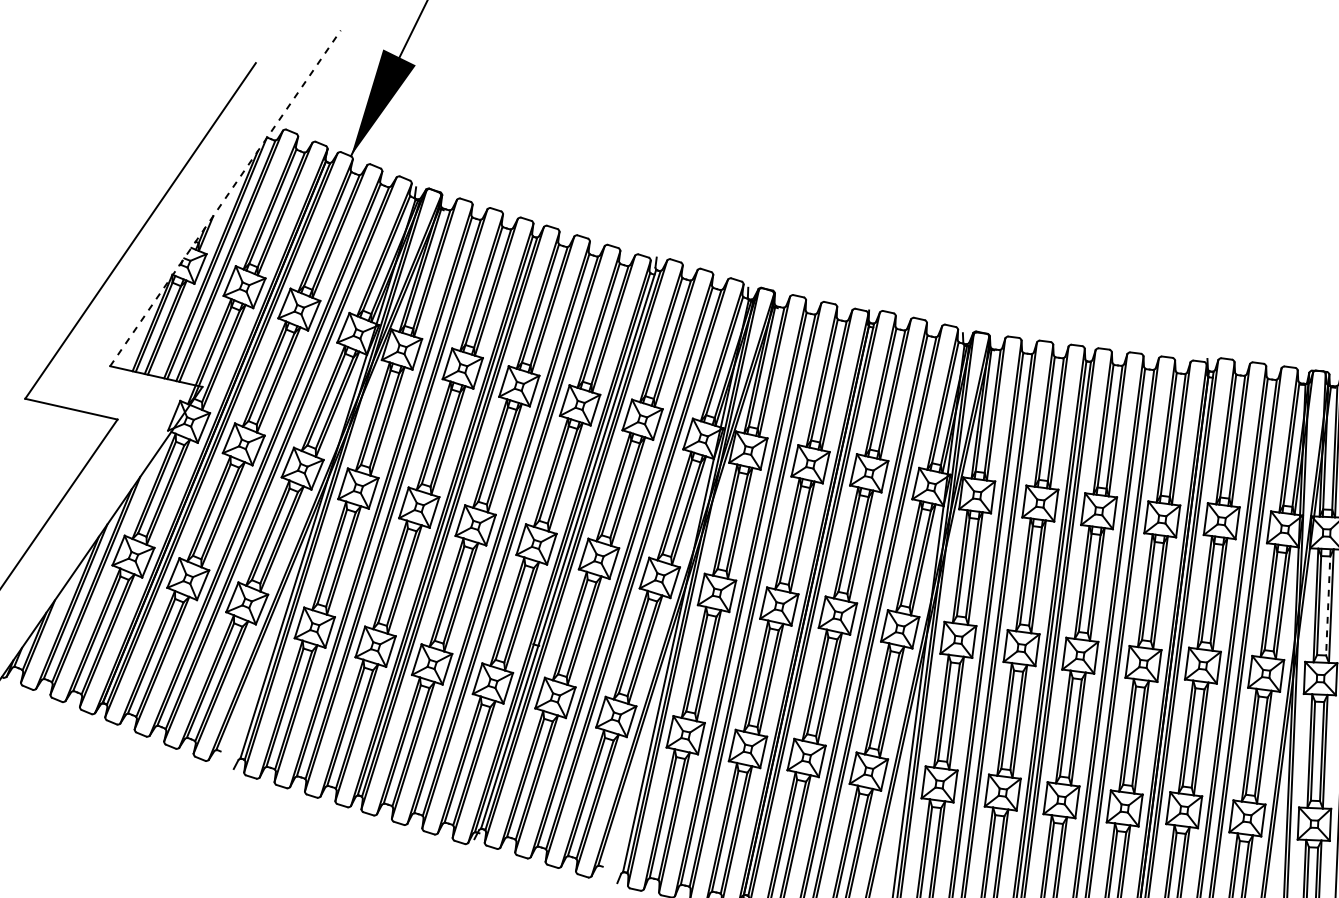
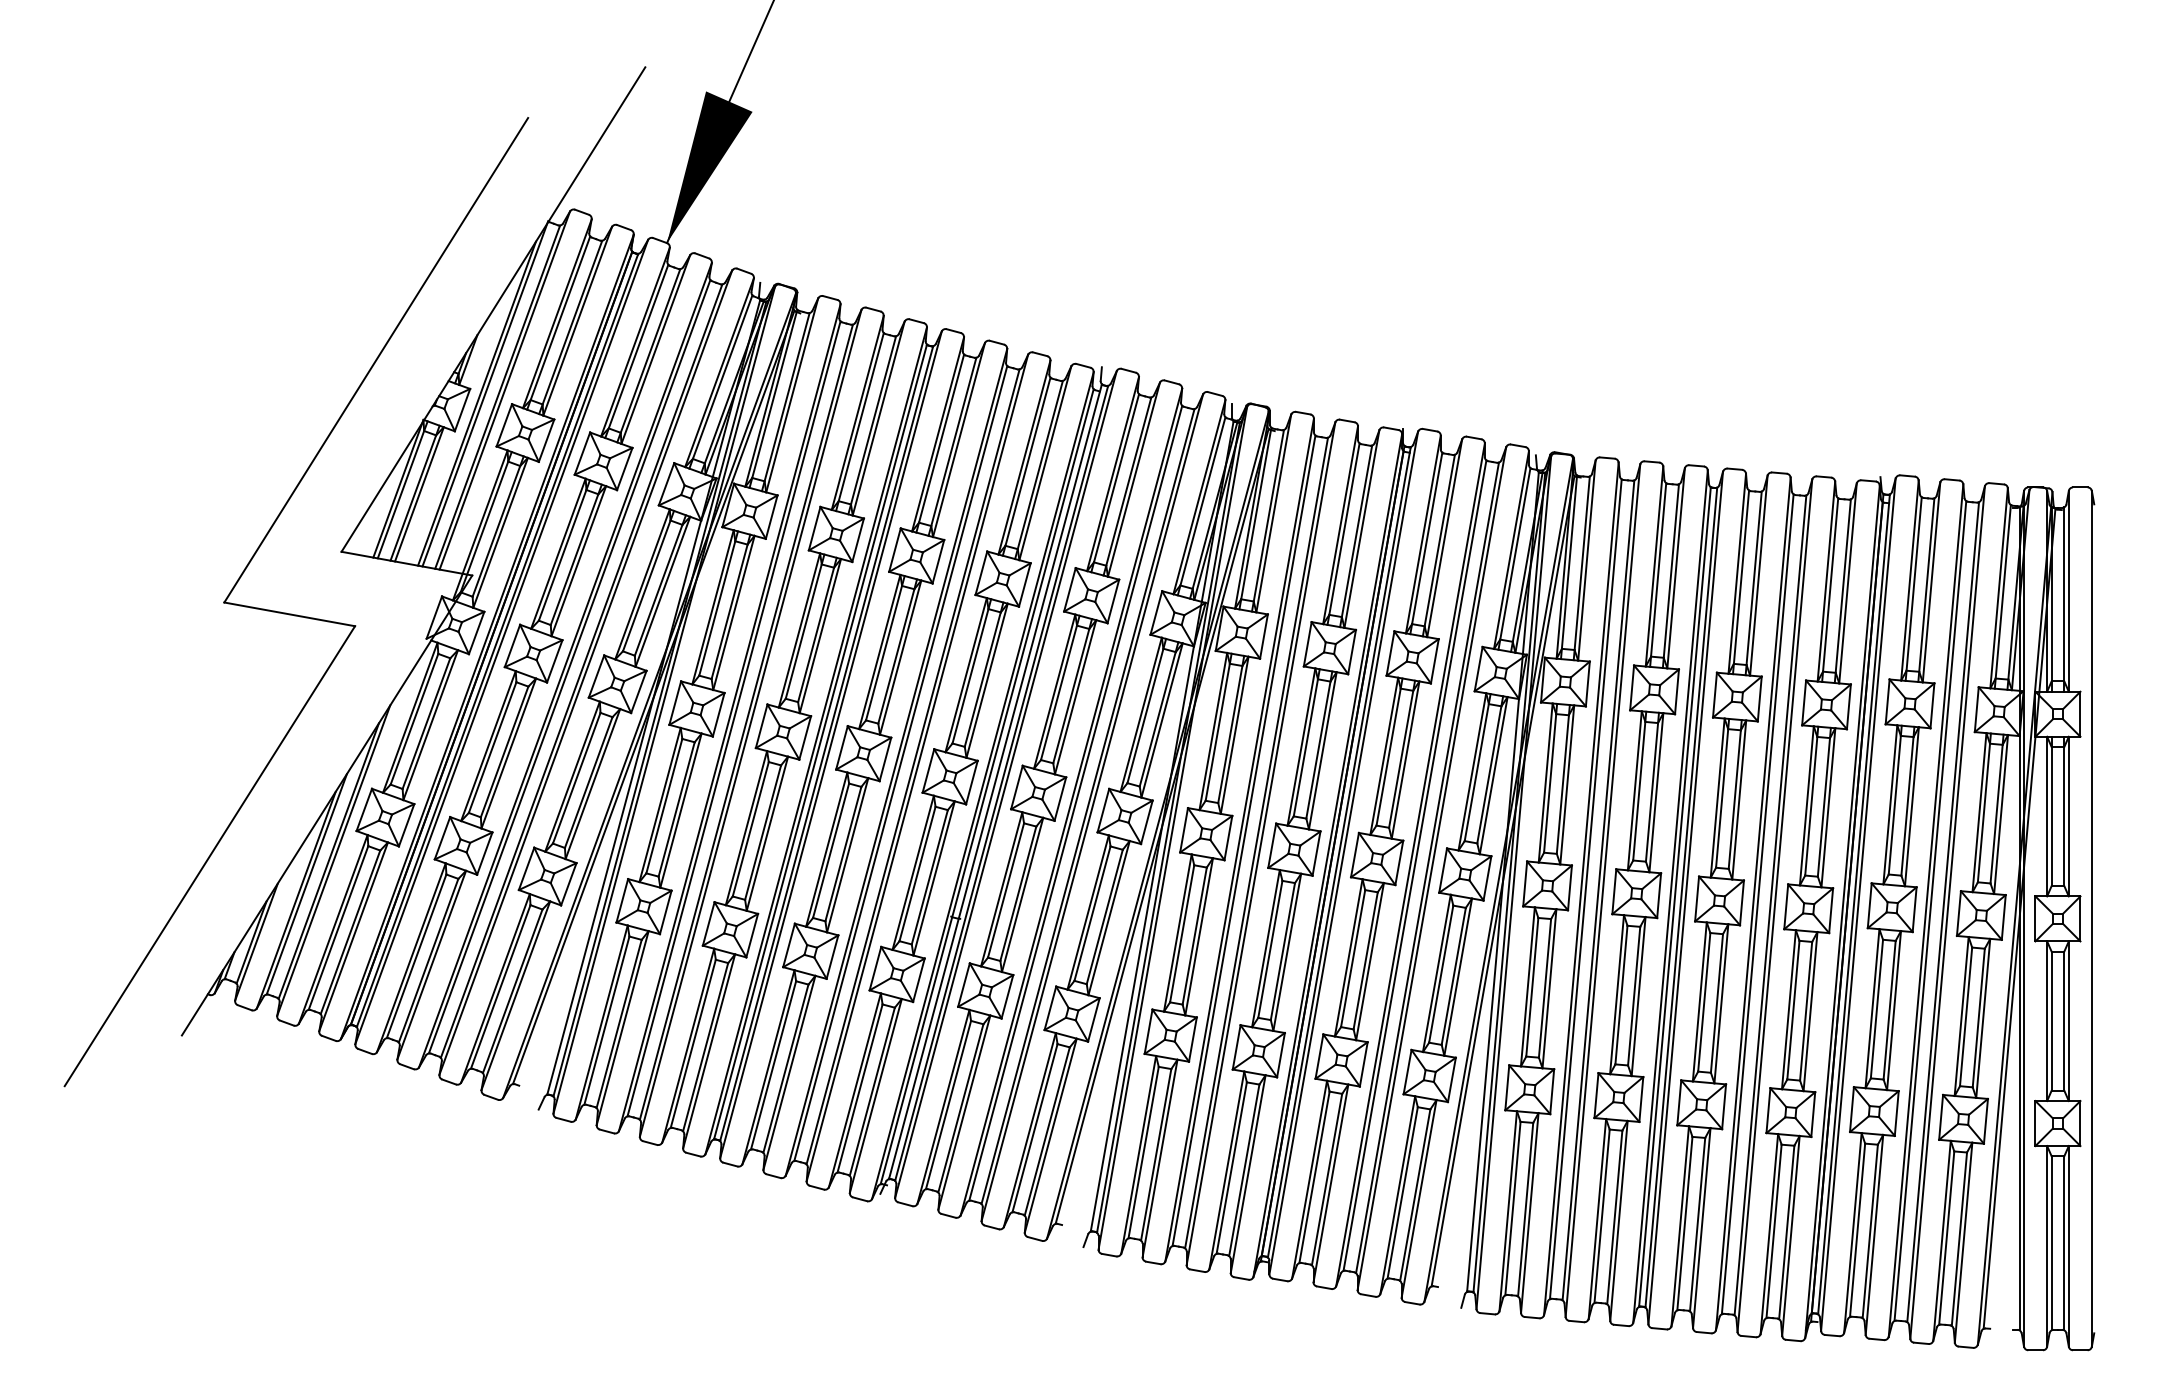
line: (225, 198) -> (493, 309), dashed -> solid
line: (1328, 602) -> (2064, 811), dashed -> solid

